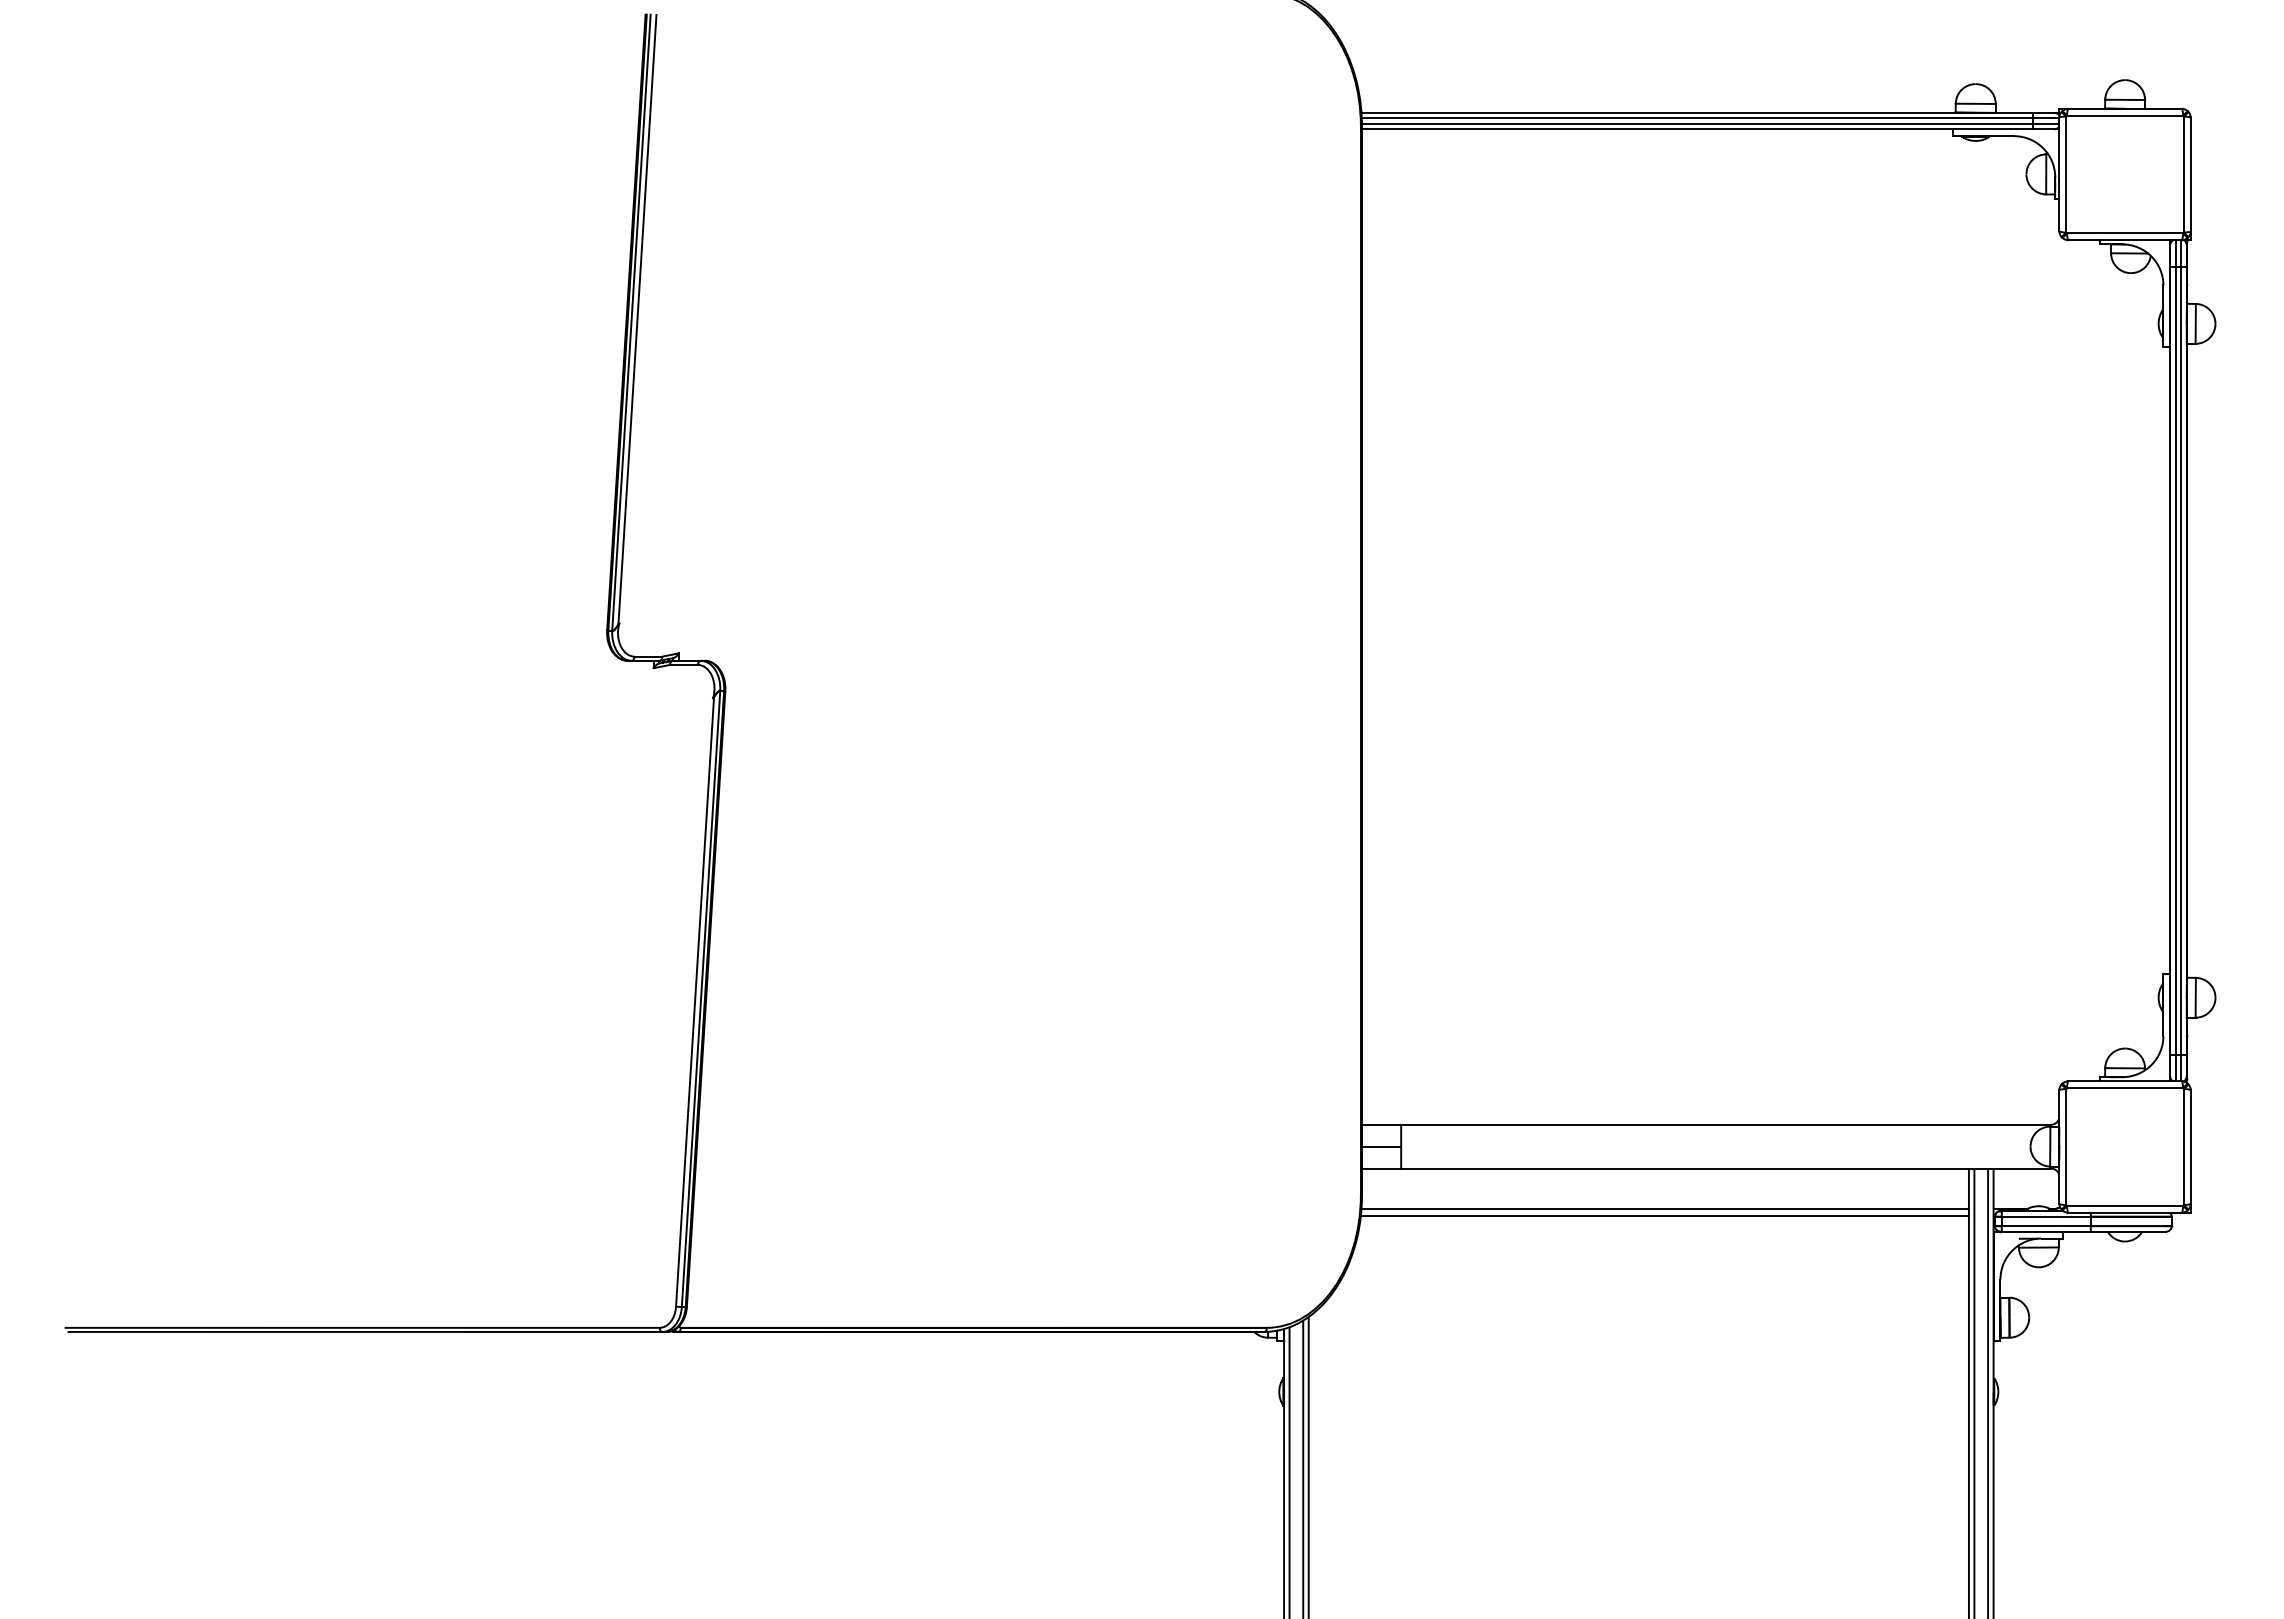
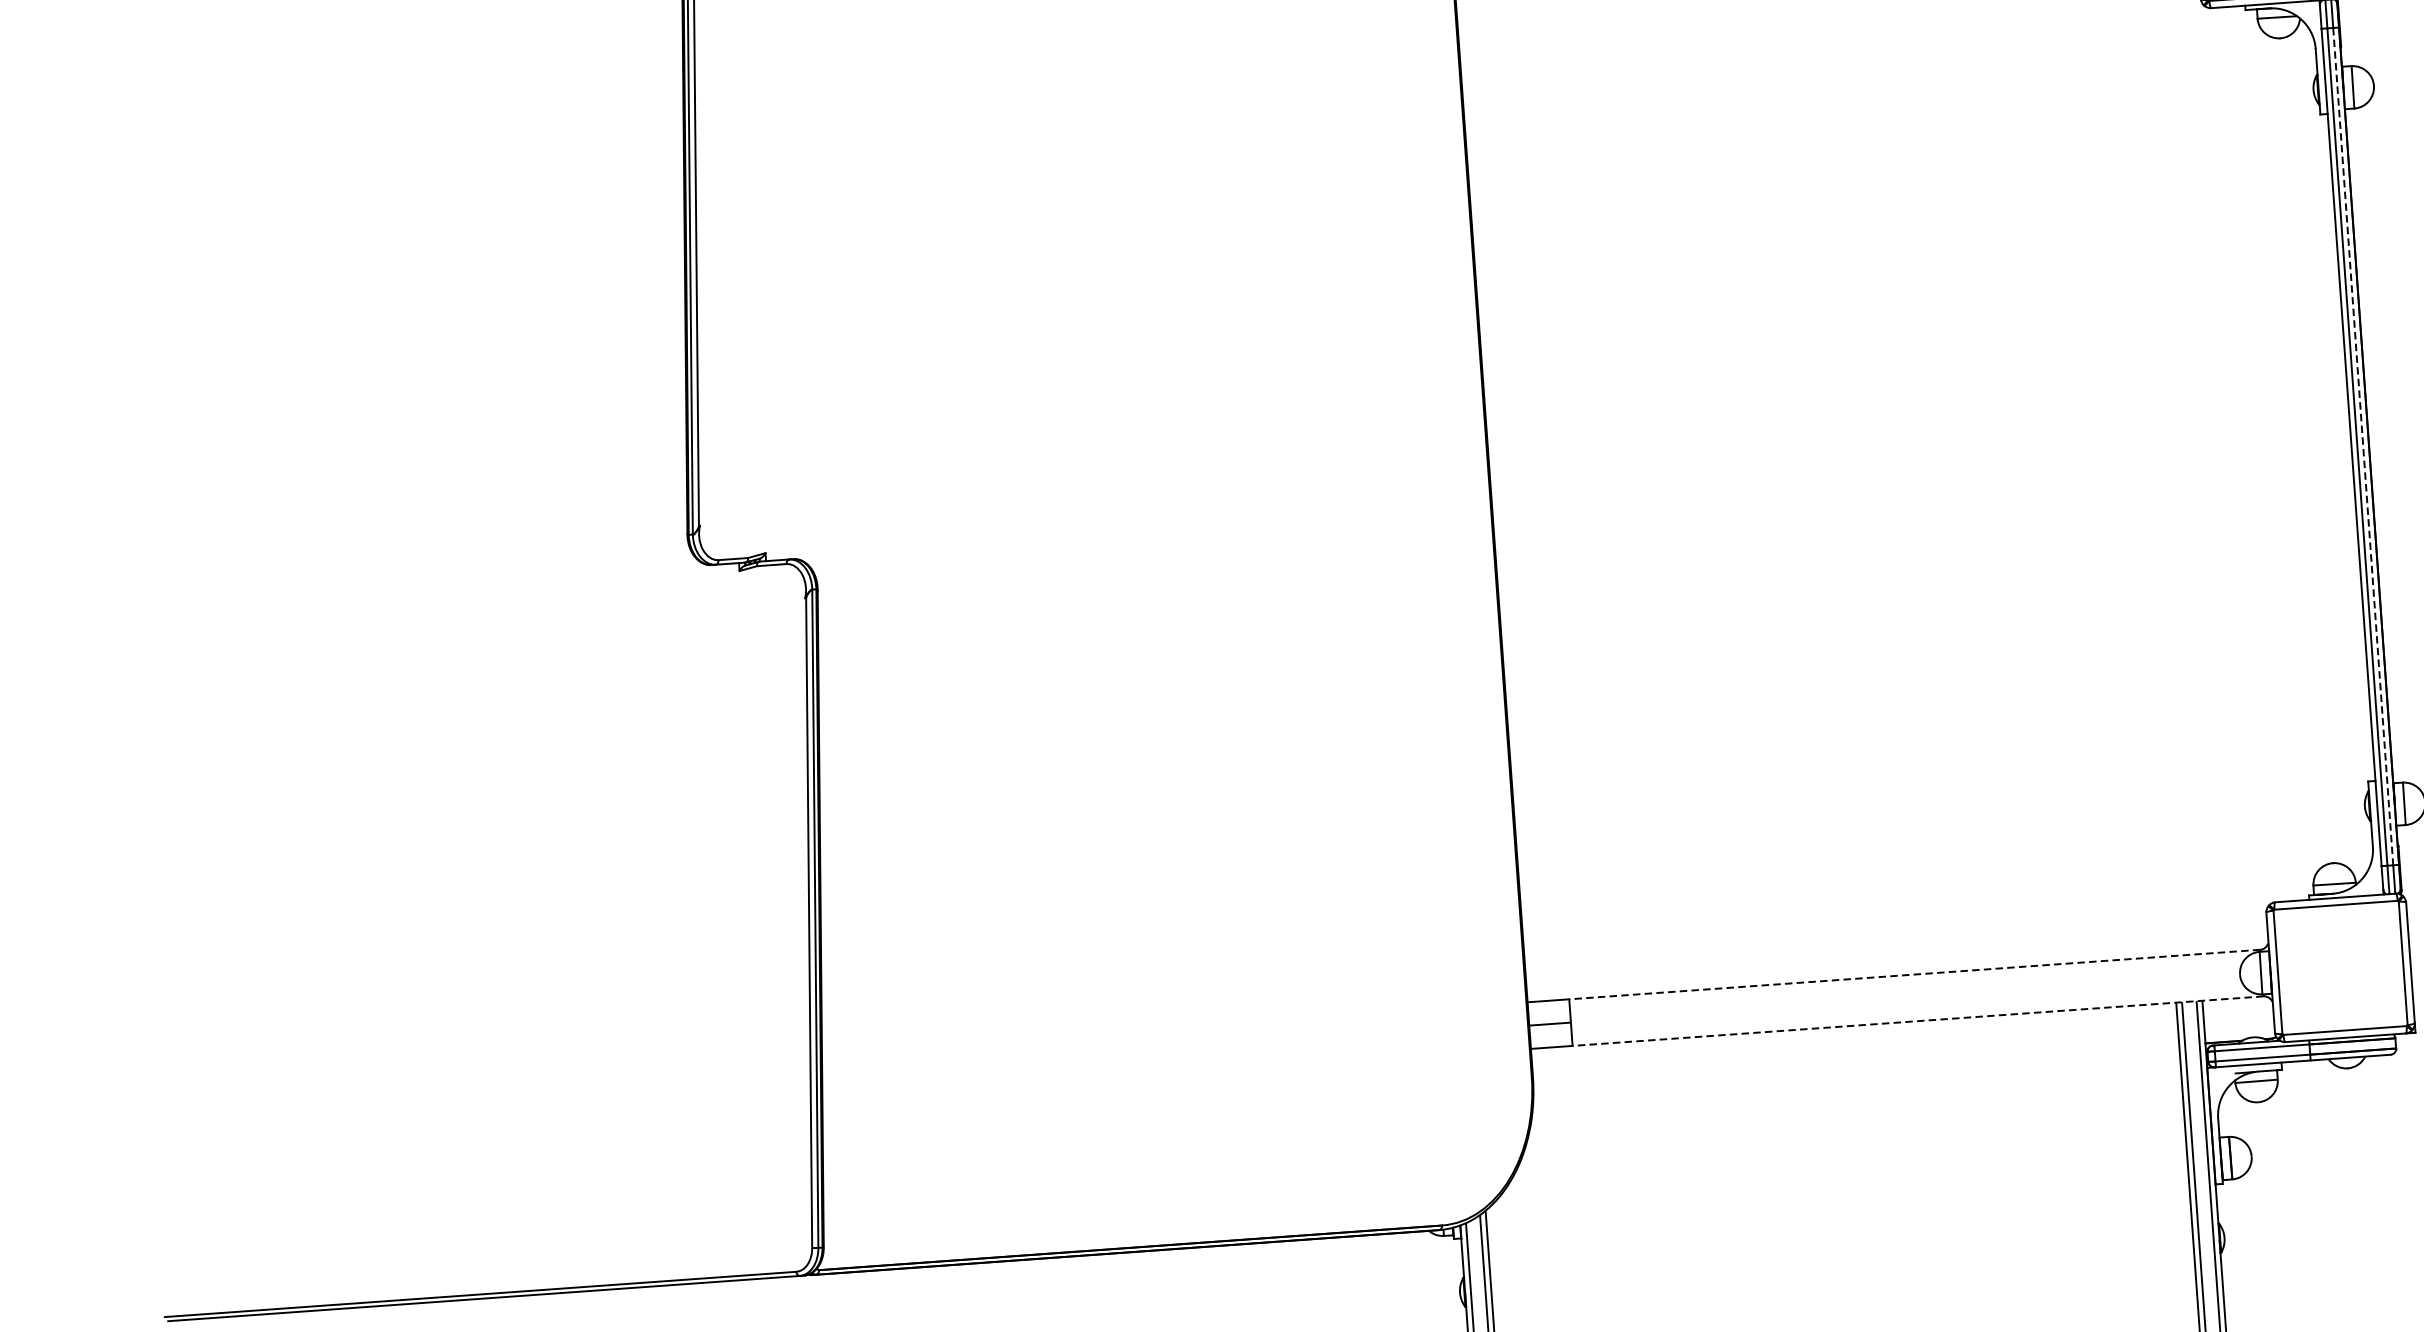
line: (2181, 660) -> (2363, 446), solid -> dashed
line: (1726, 1124) -> (1915, 974), solid -> dashed
line: (1726, 1168) -> (1918, 1021), solid -> dashed
line: (1664, 1208) -> (1855, 1068), removed
line: (1664, 1215) -> (1856, 1075), removed

